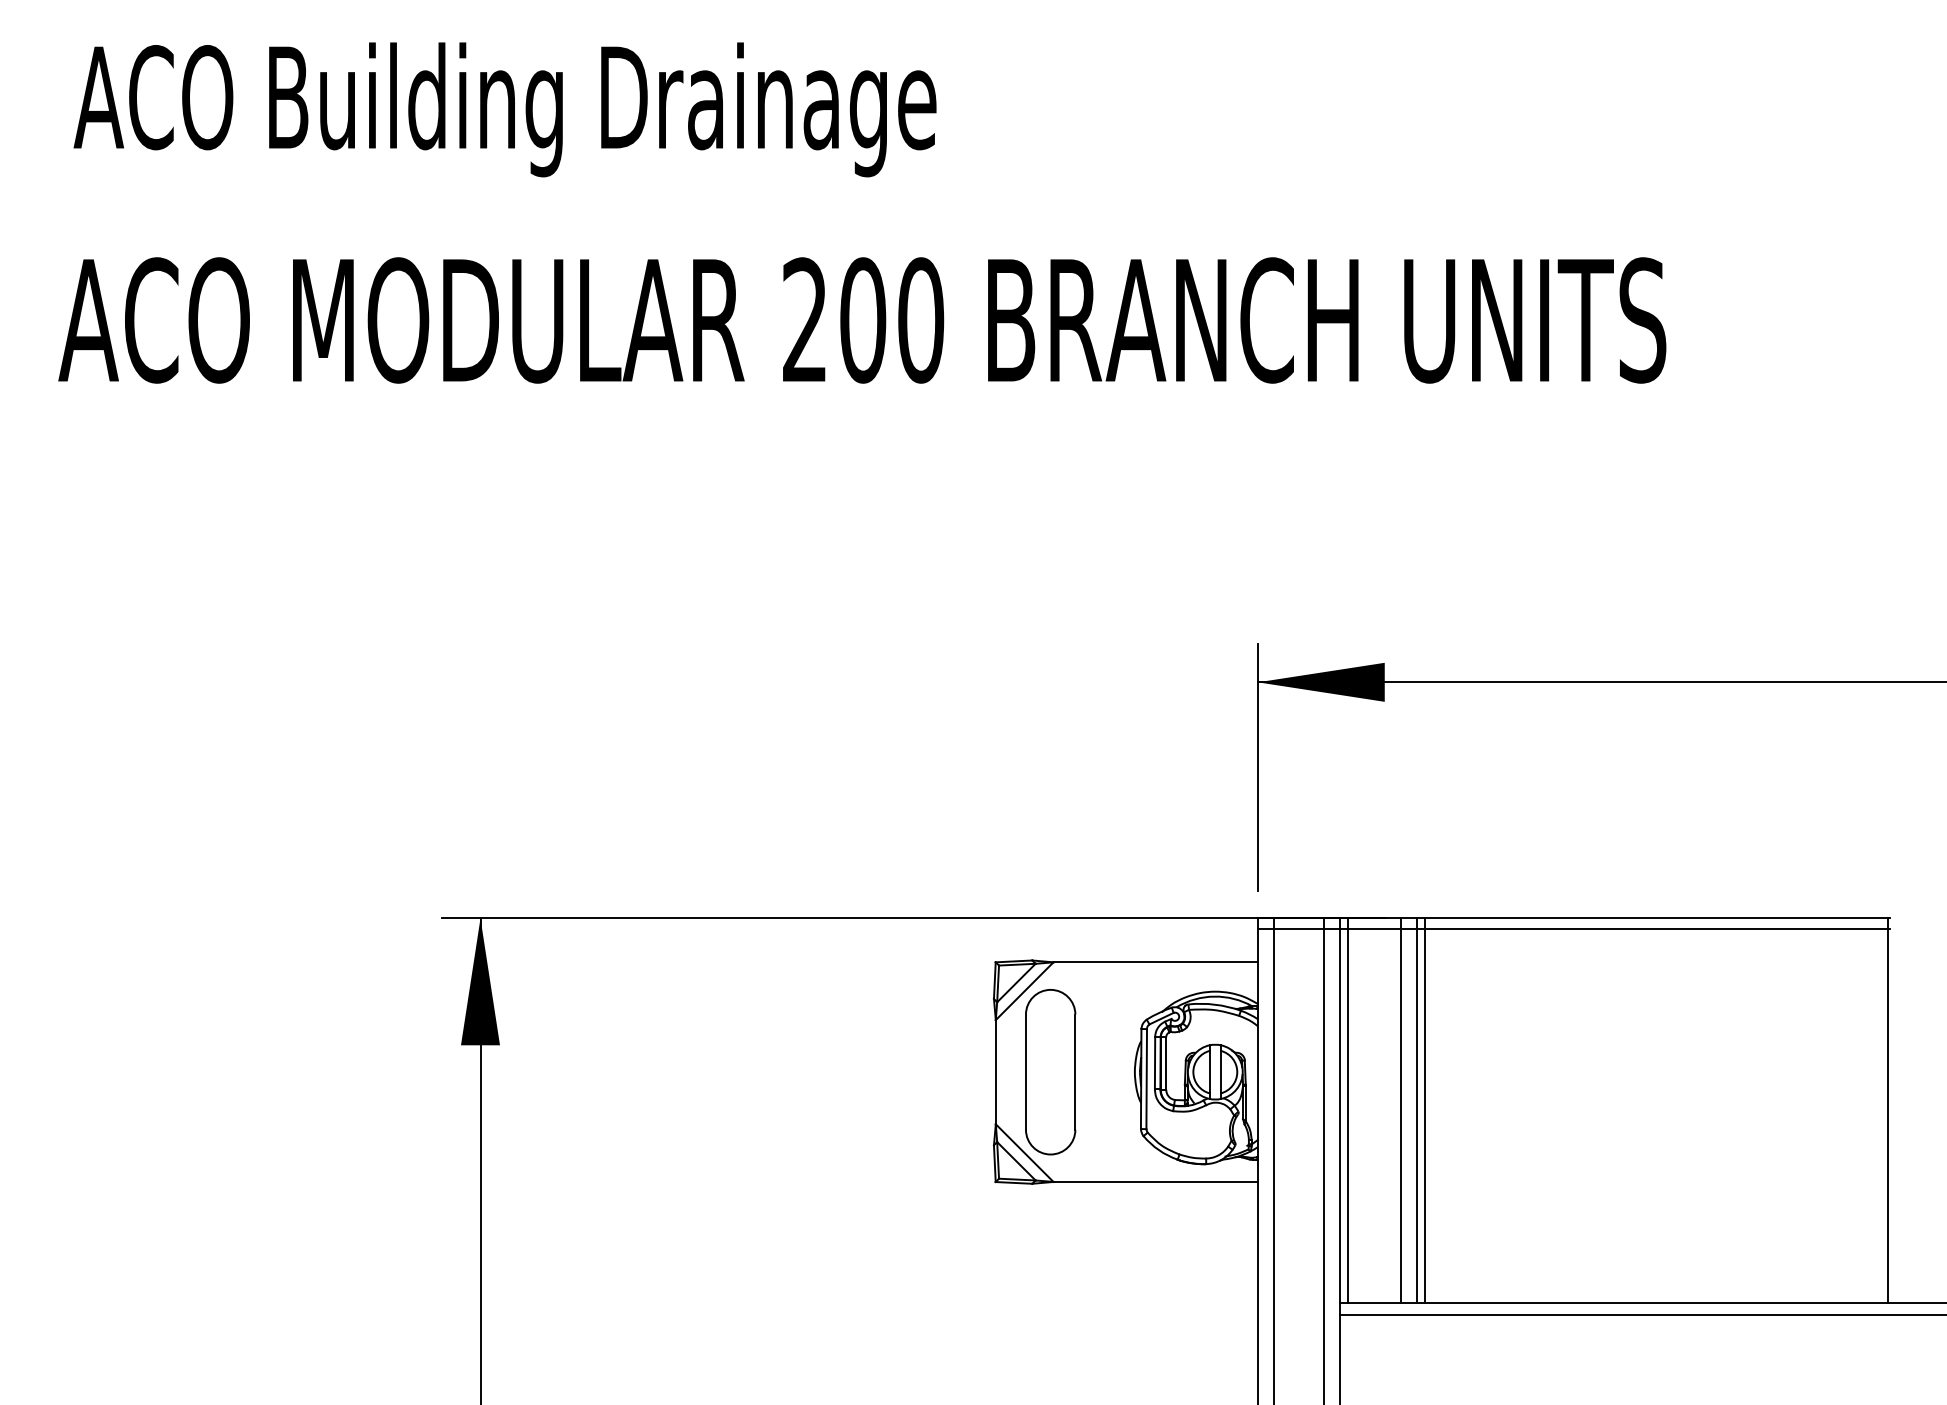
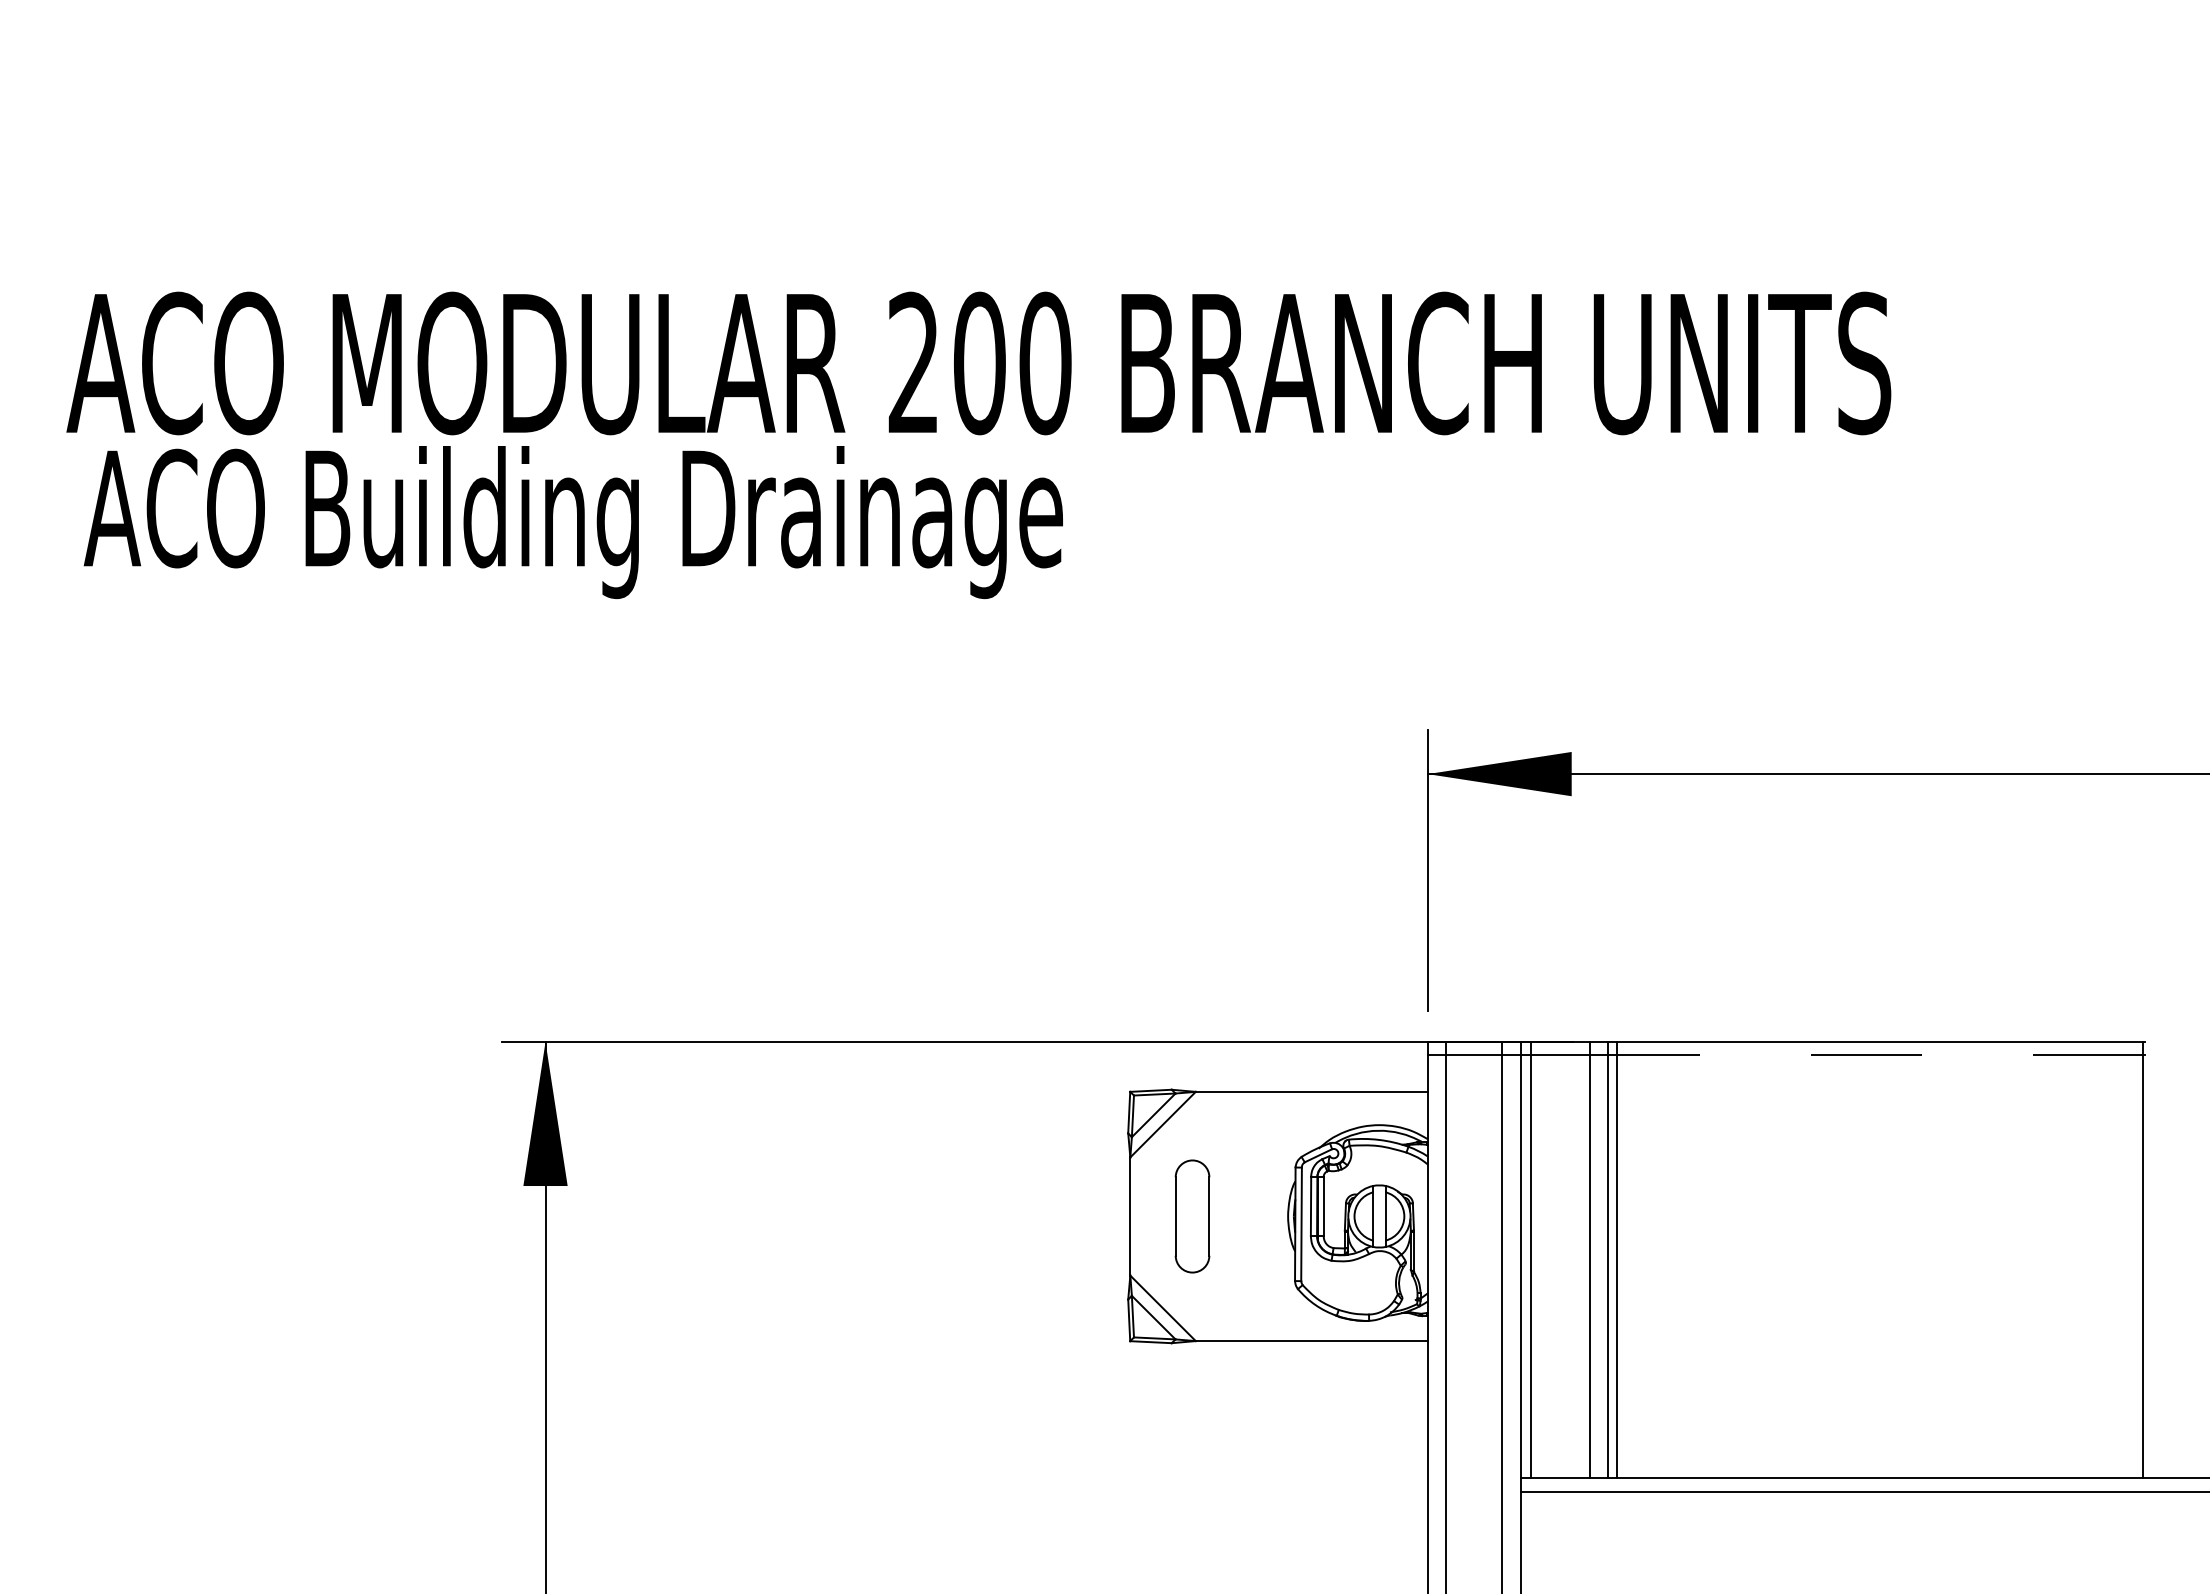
text: (504, 109) -> (572, 522), moved
line: (1655, 929) -> (1879, 1054), solid -> dashed
part: (1050, 1072) -> (1192, 1216), size x0.6

